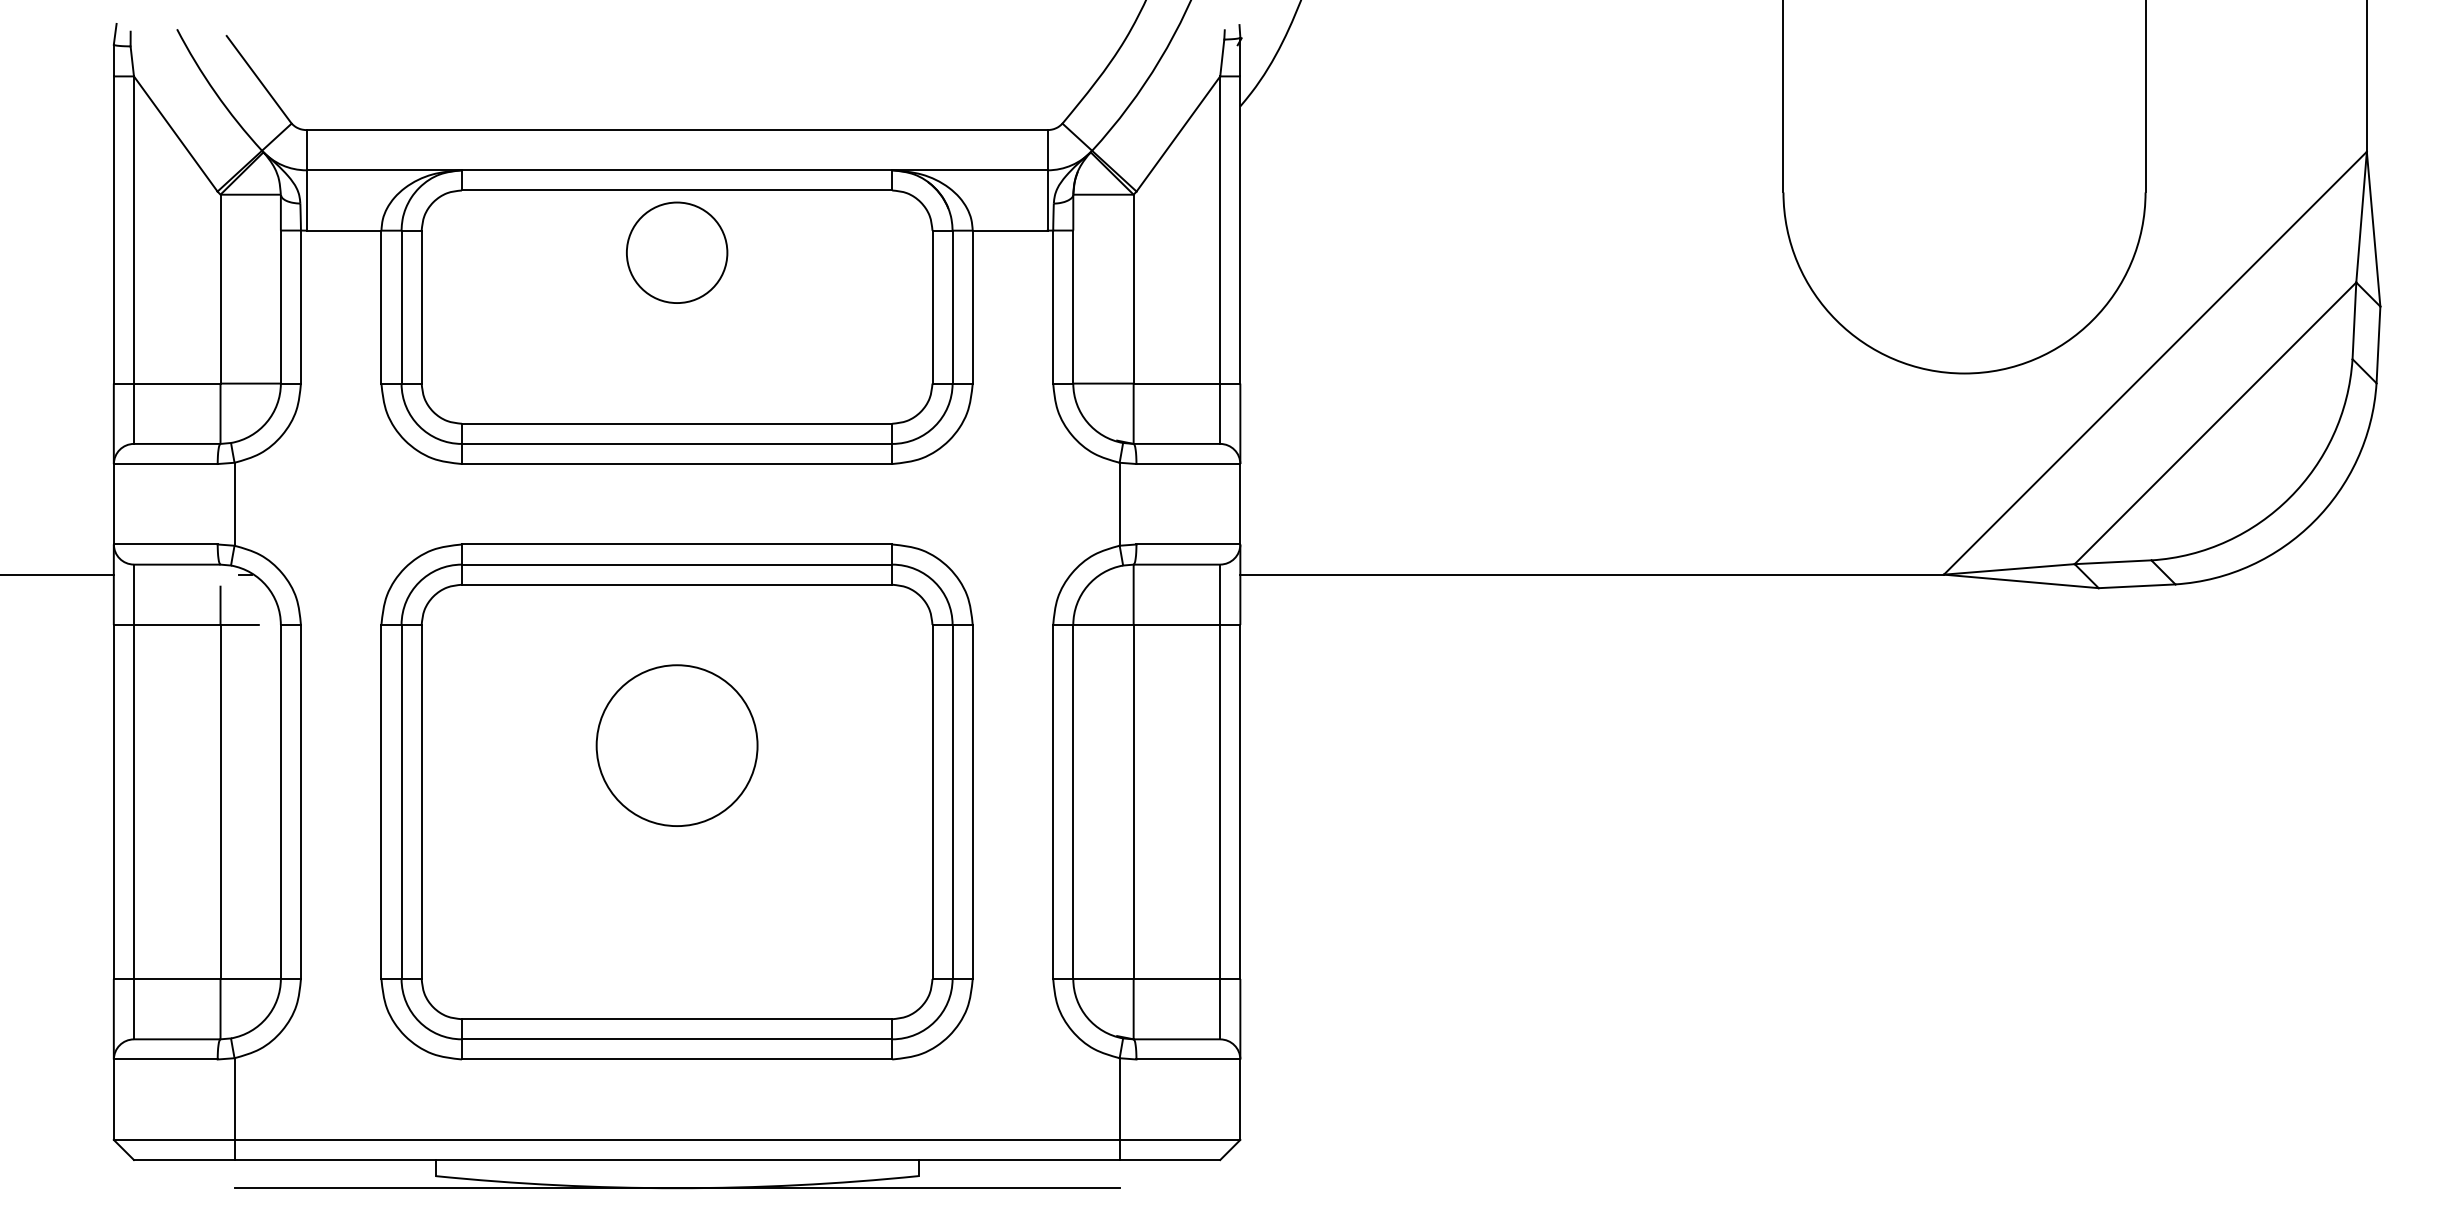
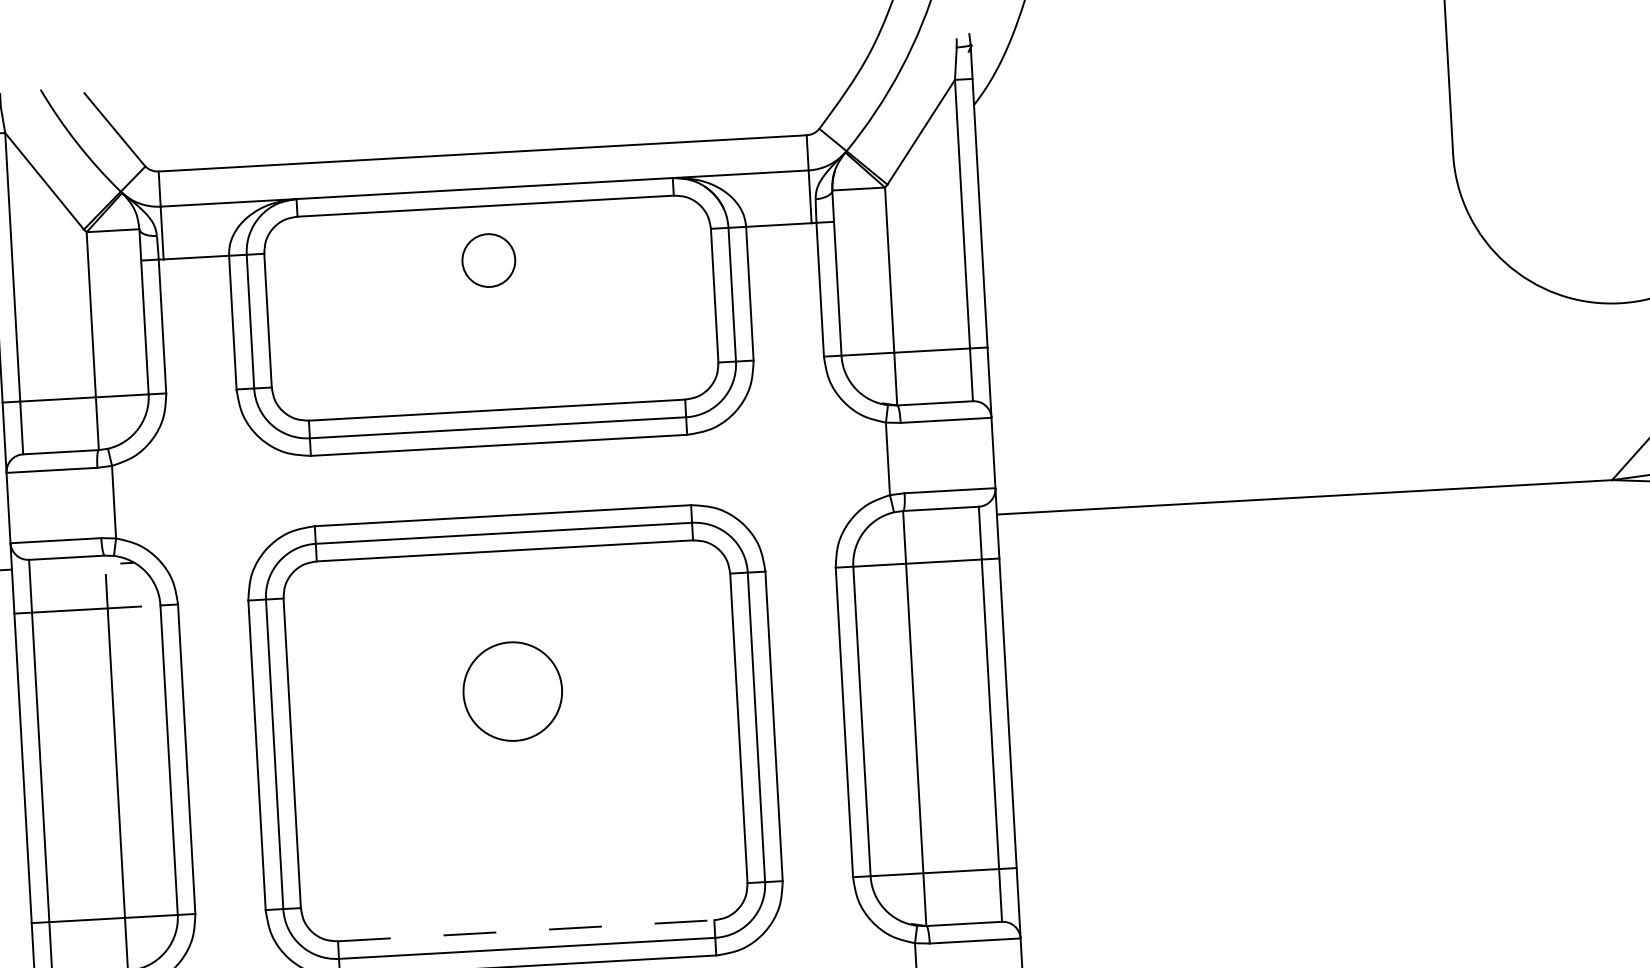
circle: (677, 252) -> (489, 260), size x0.6
circle: (676, 745) -> (512, 691), size x0.7
line: (677, 1019) -> (526, 931), solid -> dashed

